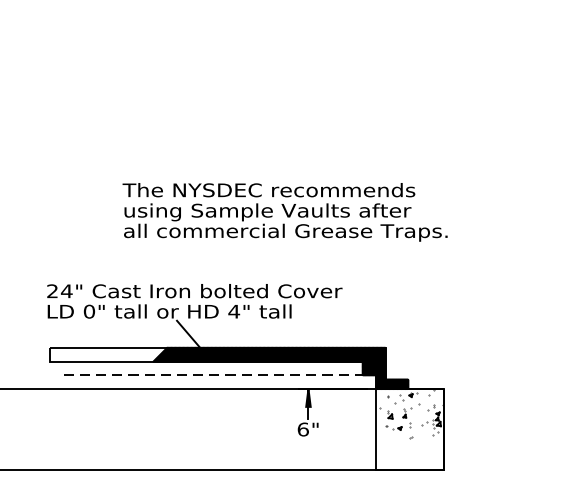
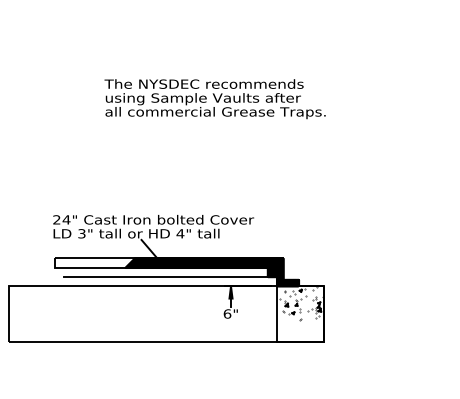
text: (284, 212) -> (214, 99), moved
text: (88, 311) -> (81, 233), 0" -> 3"
line: (213, 374) -> (166, 276), dashed -> solid

